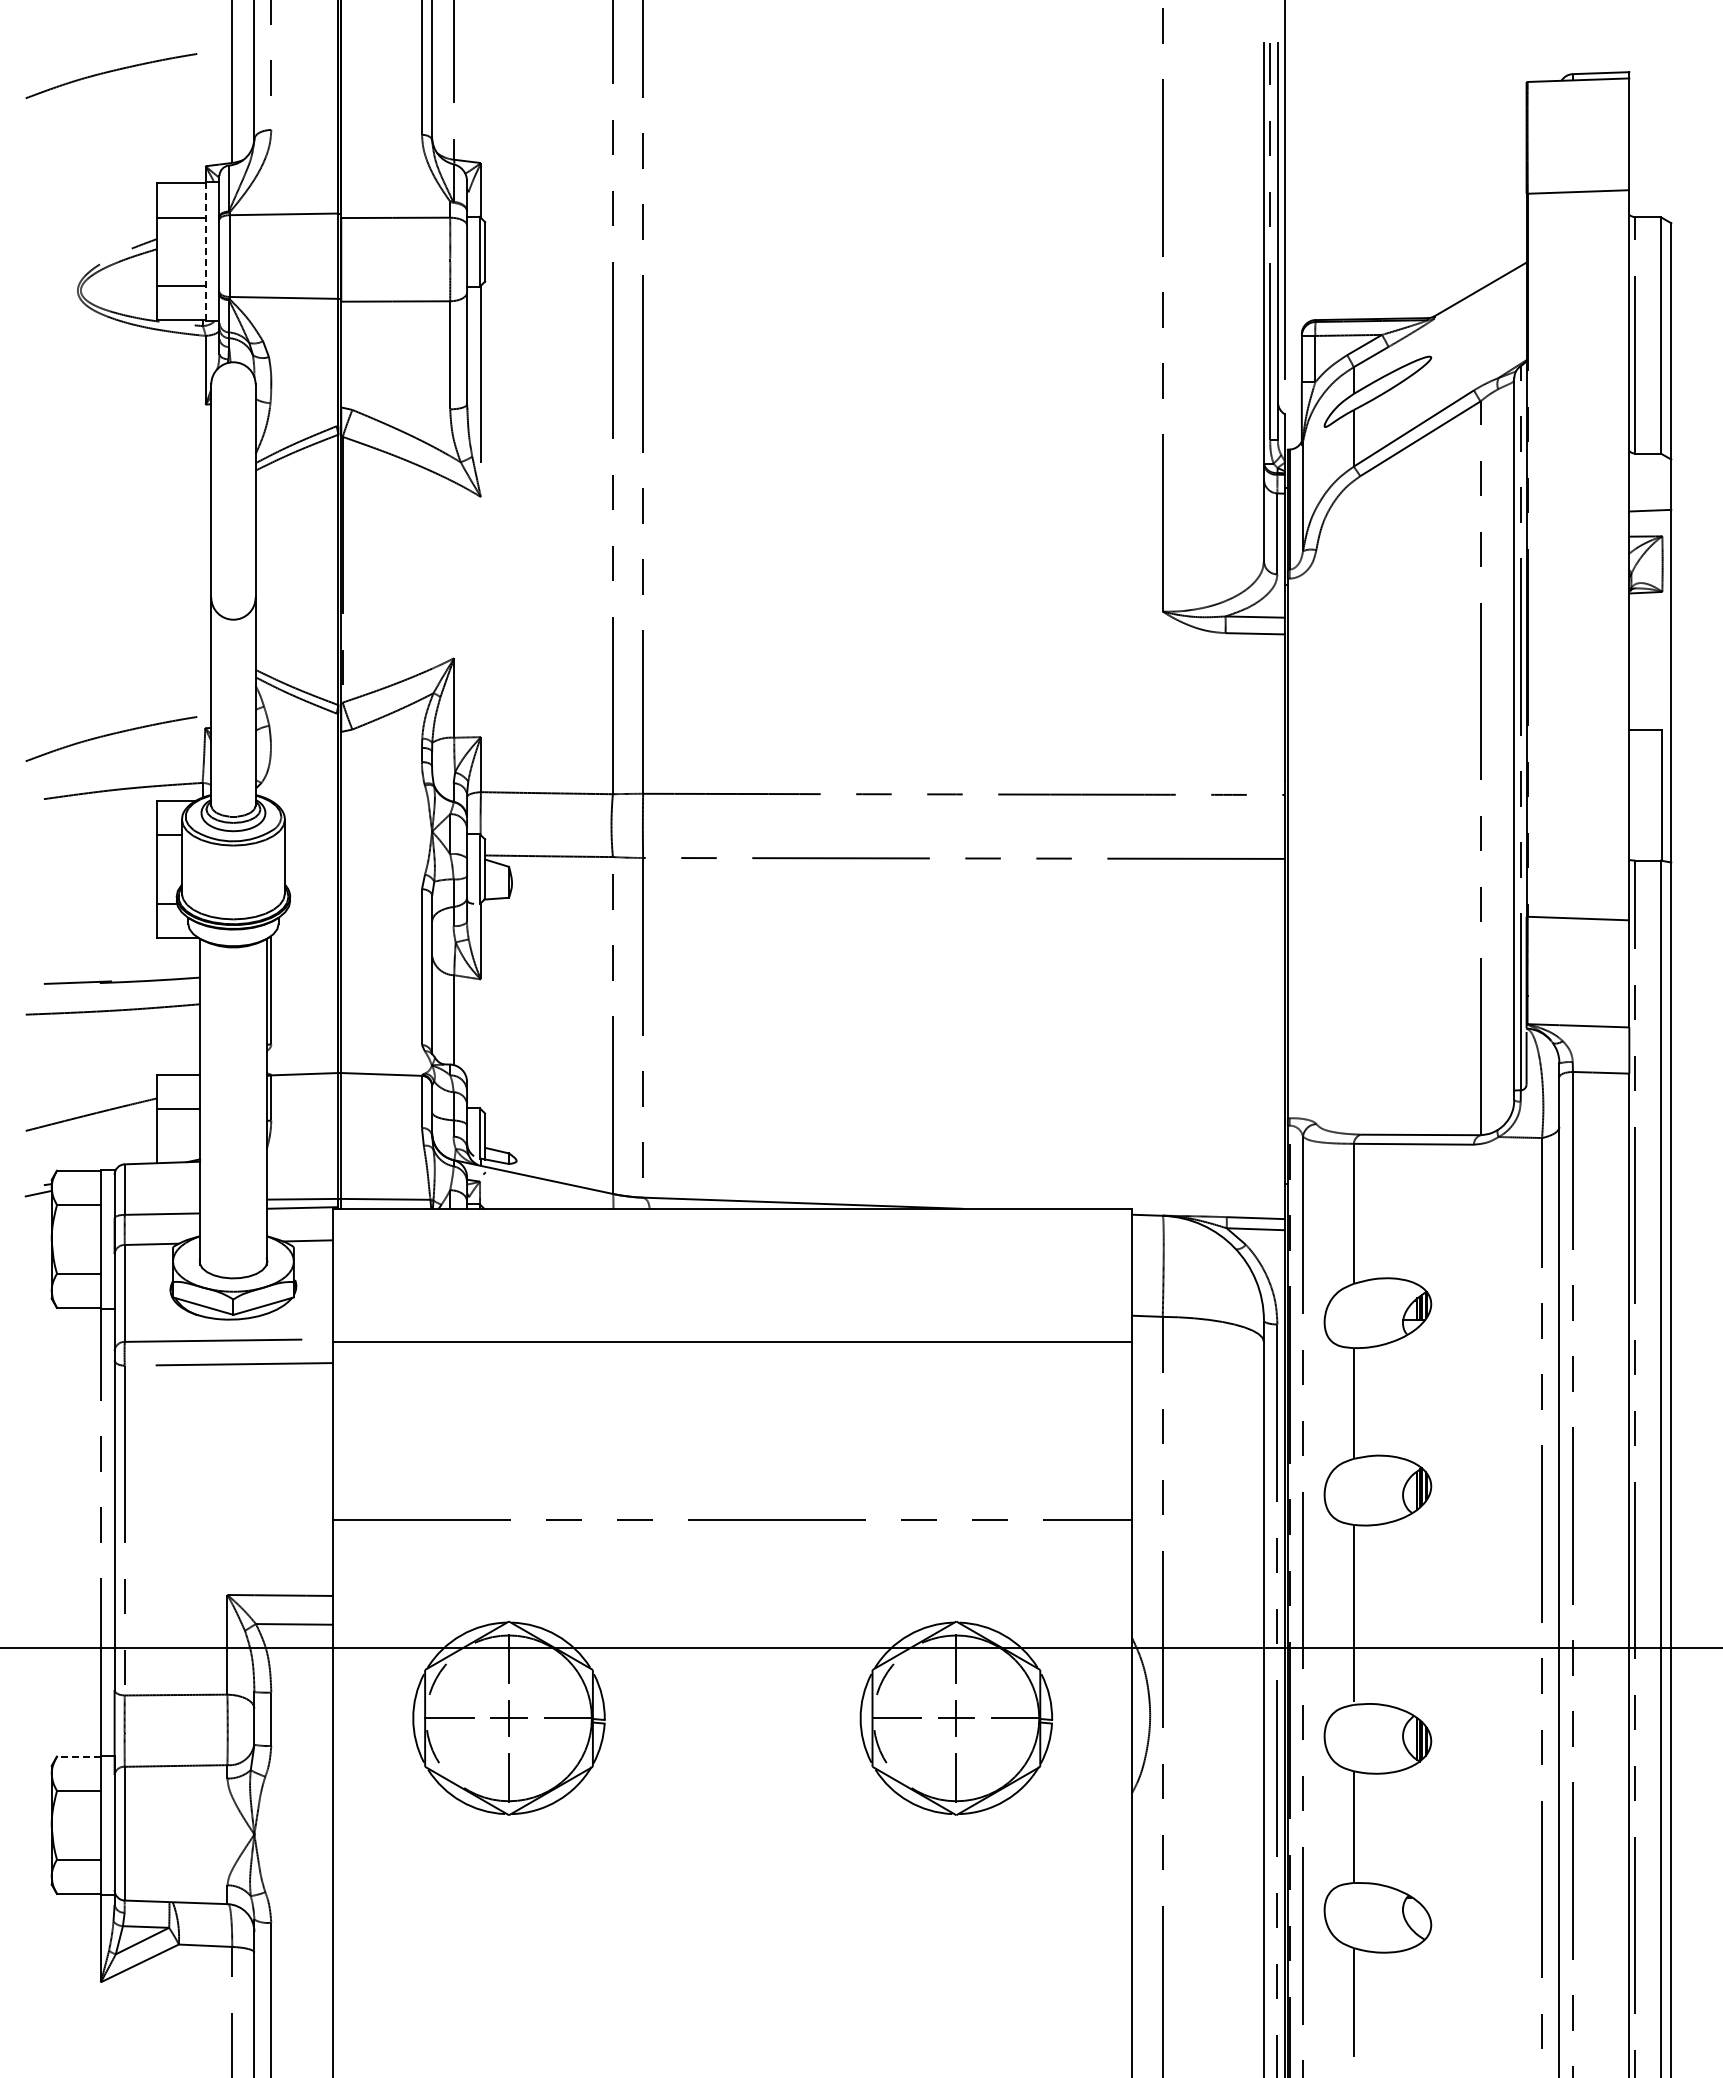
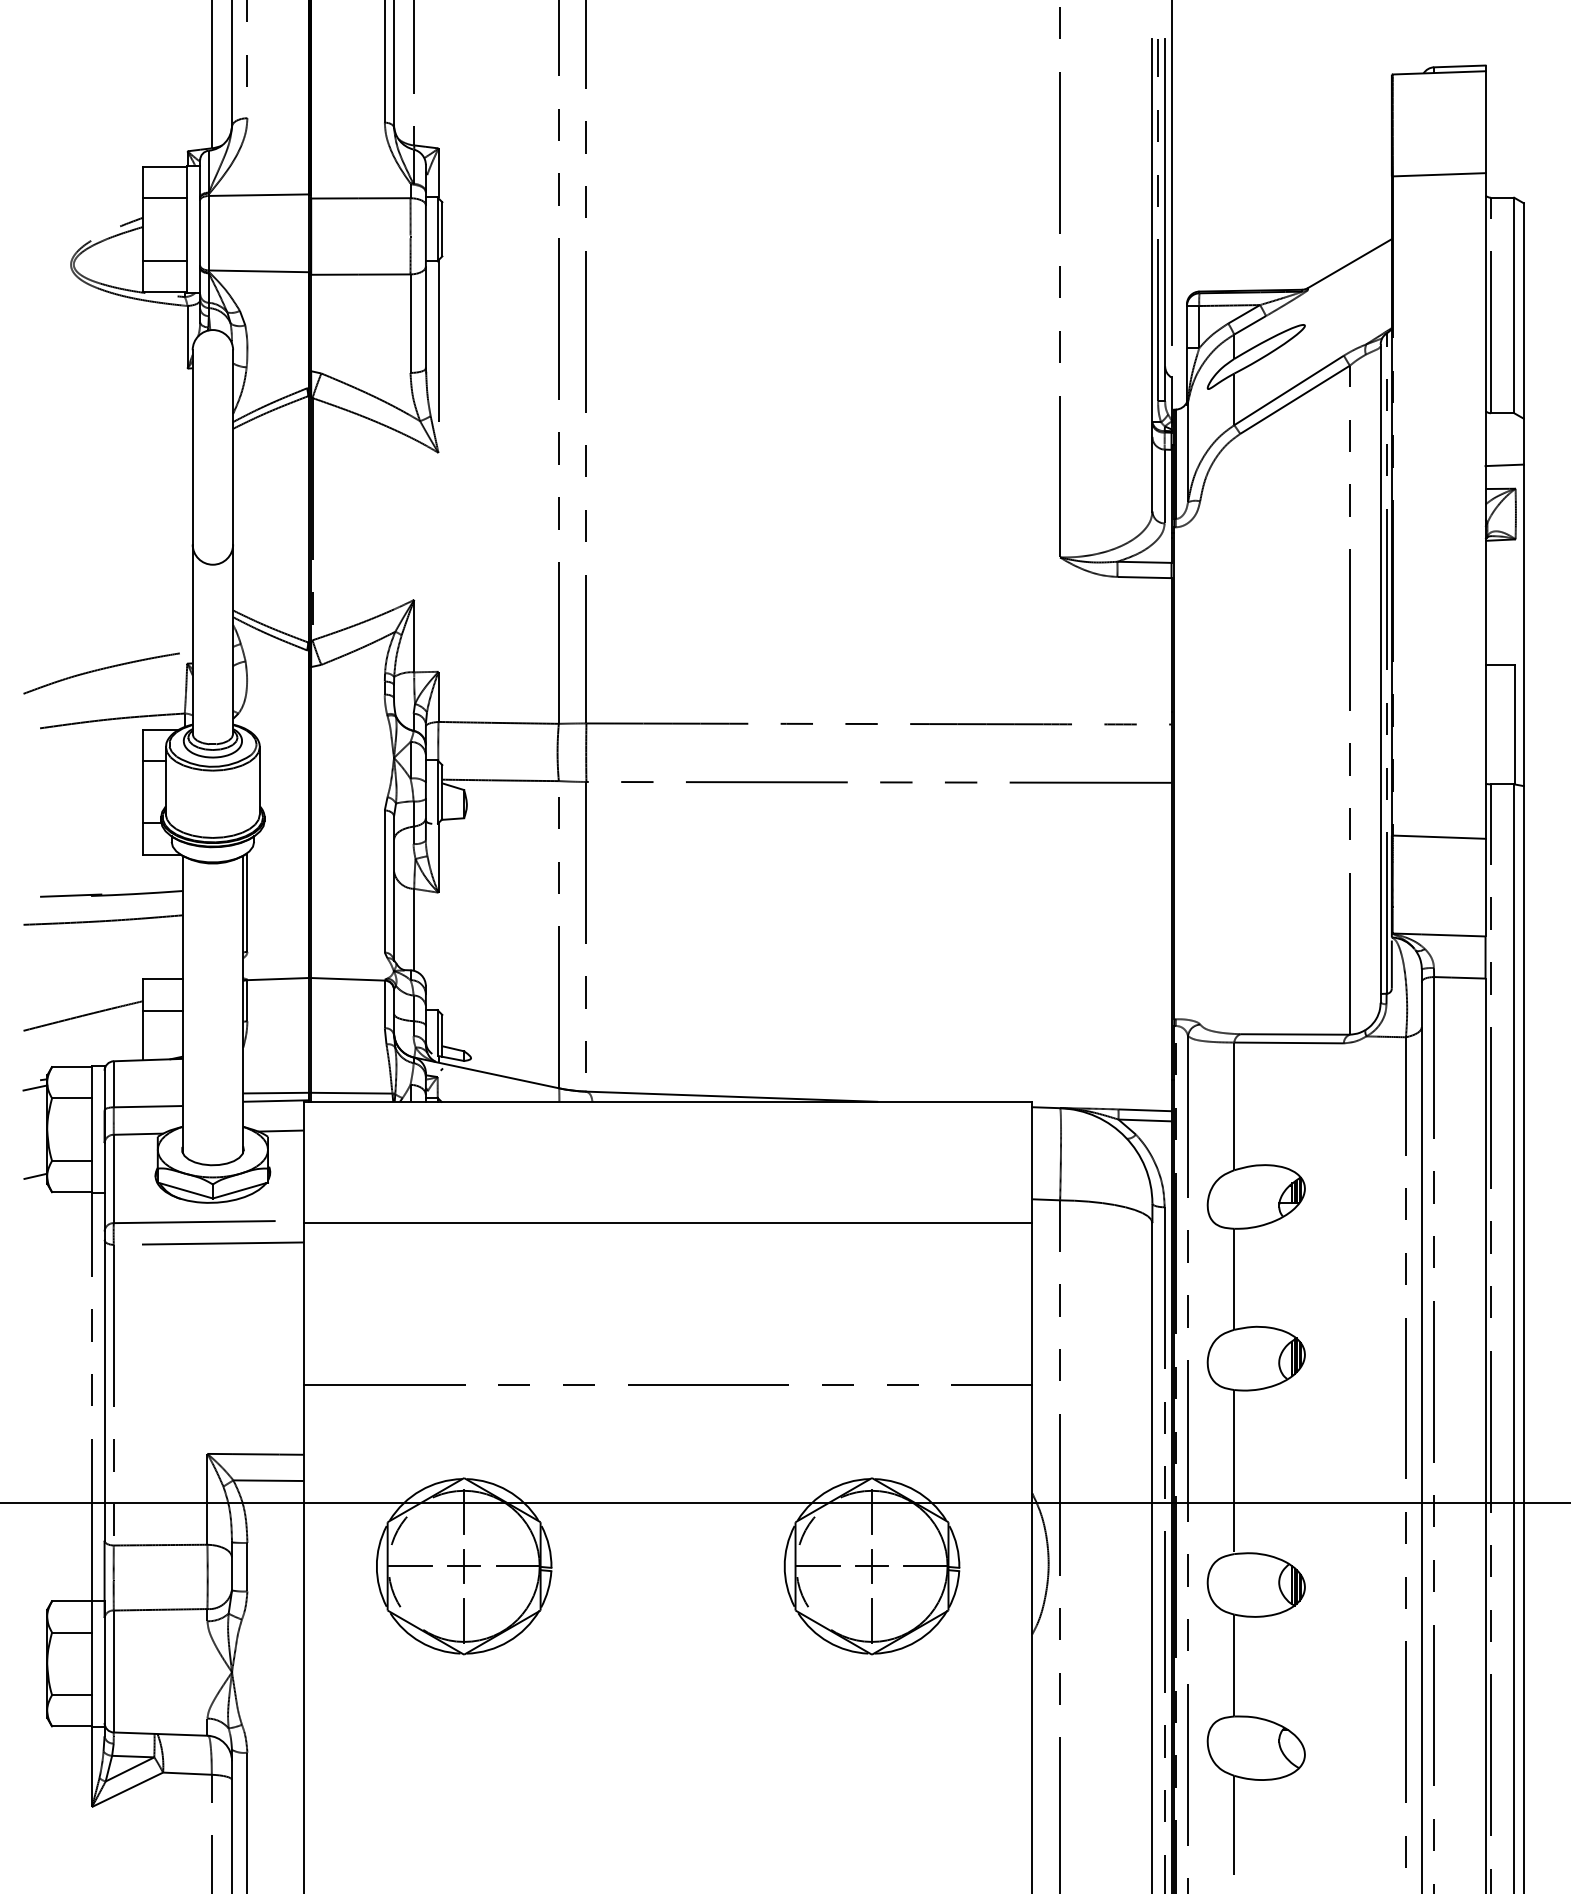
curve: (111, 72) -> (101, 65), removed
line: (205, 252) -> (187, 229), dashed -> solid
line: (38, 1290) -> (35, 1176), added
line: (78, 1756) -> (71, 1601), dashed -> solid

